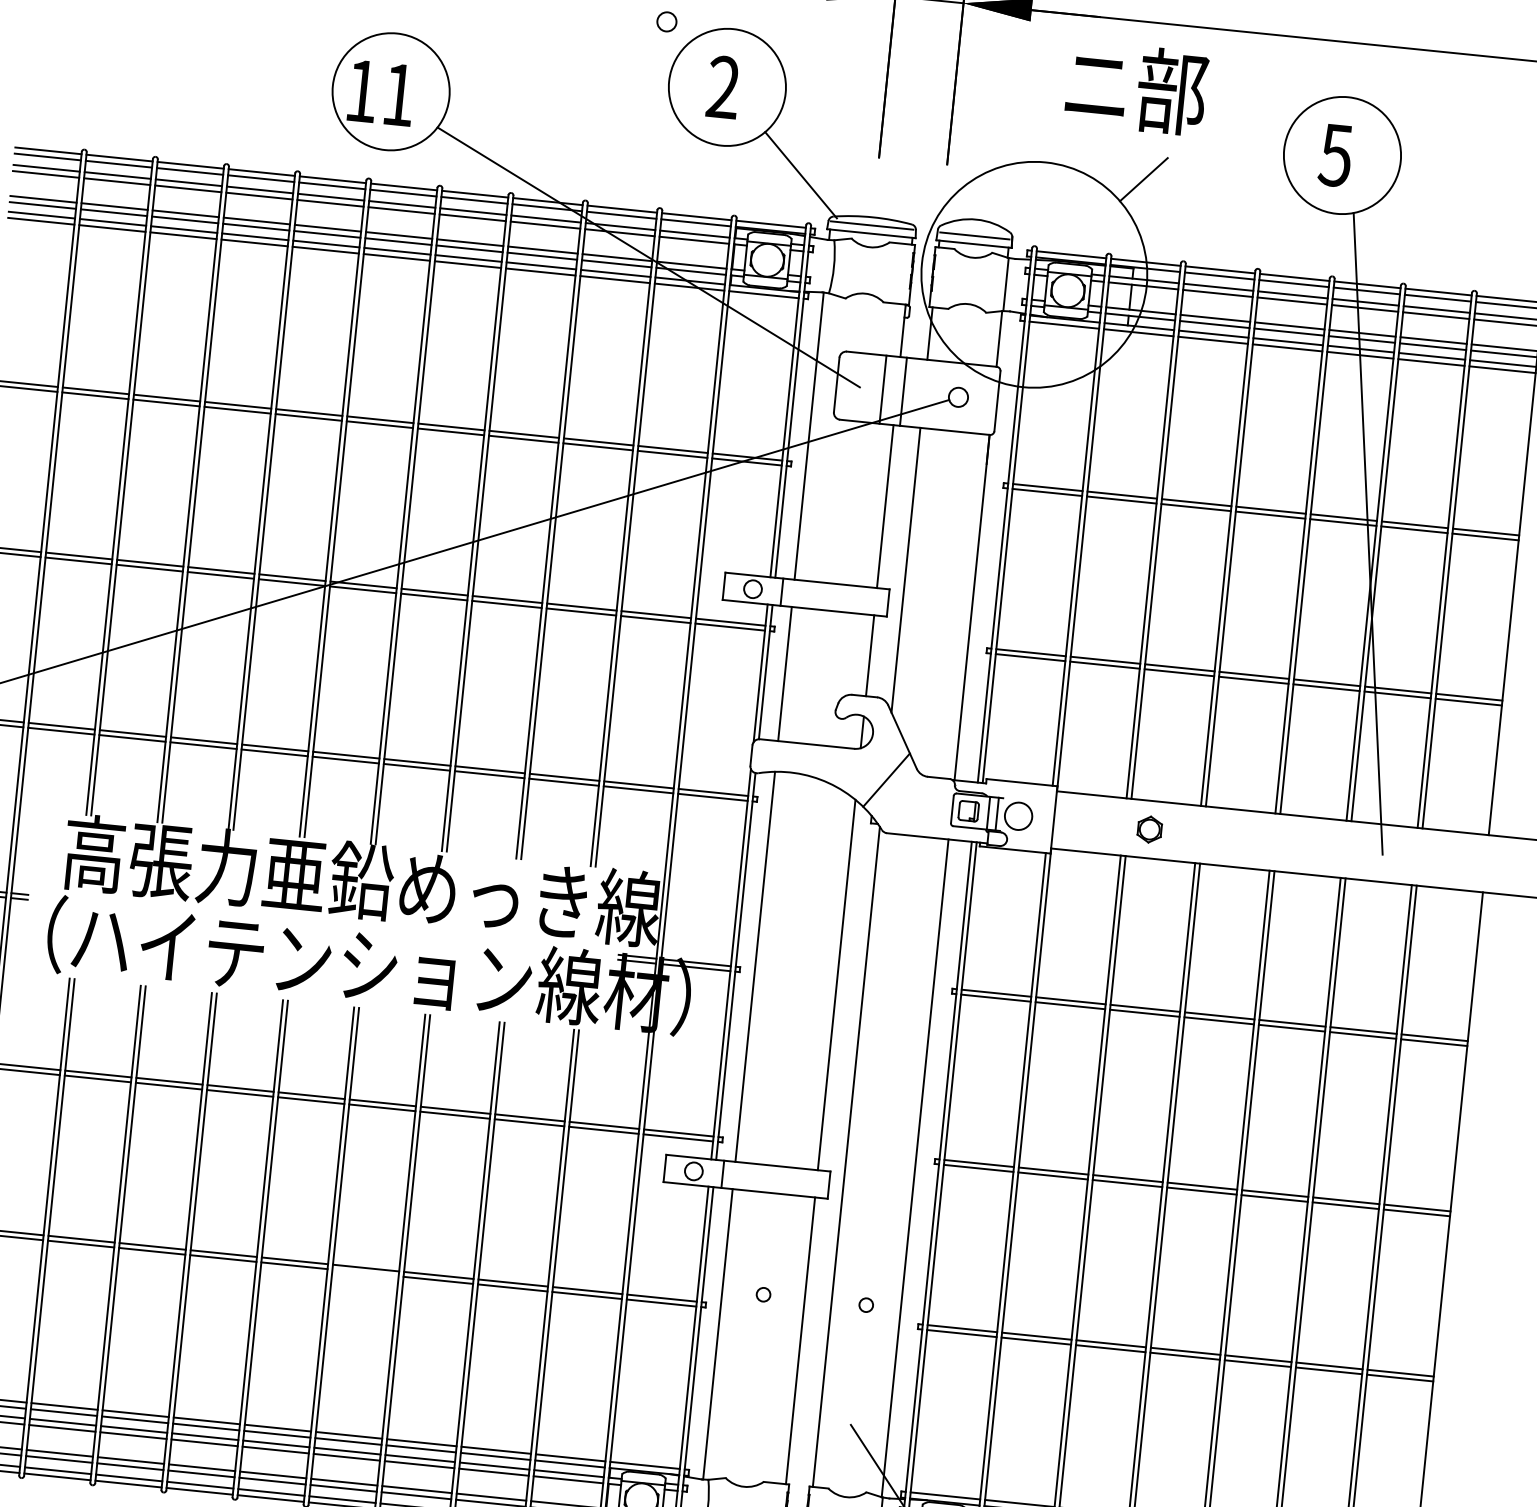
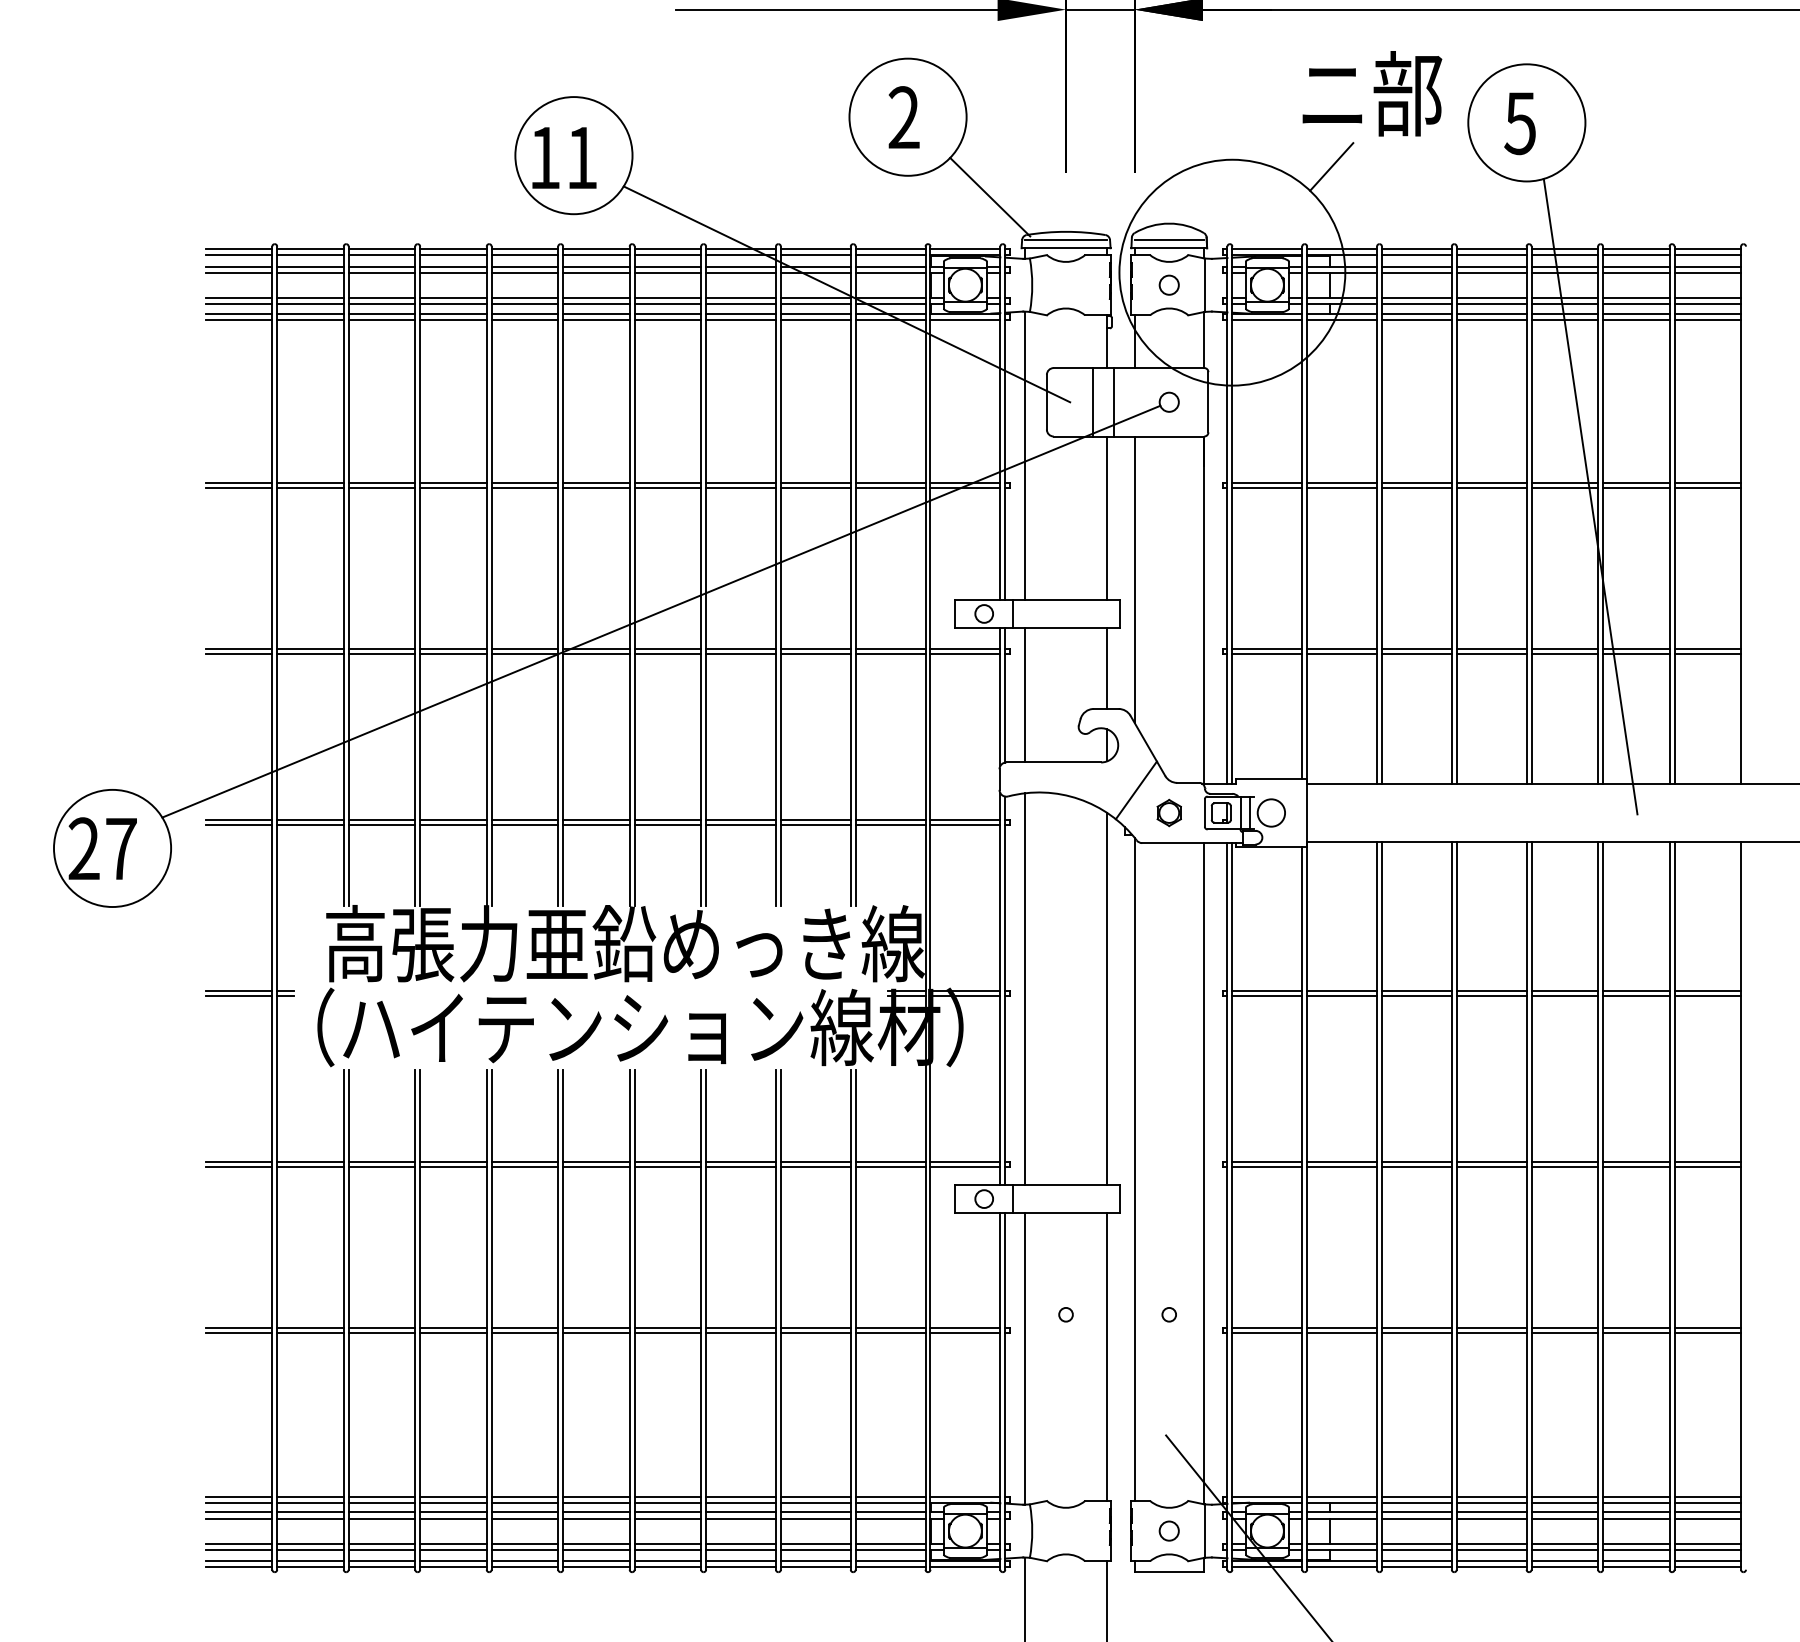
circle: (666, 21) -> (1168, 284), moved
text: (1136, 88) -> (1372, 93), moved
part: (1149, 829) -> (1168, 812), moved
line: (365, 1273) -> (667, 1333), added

